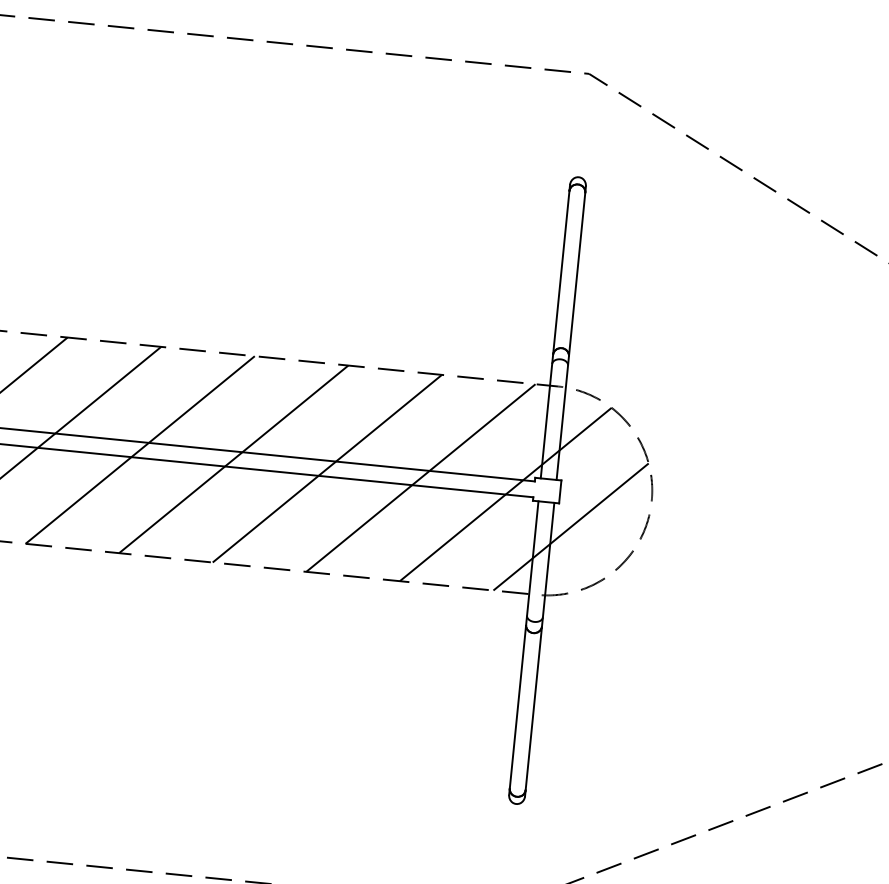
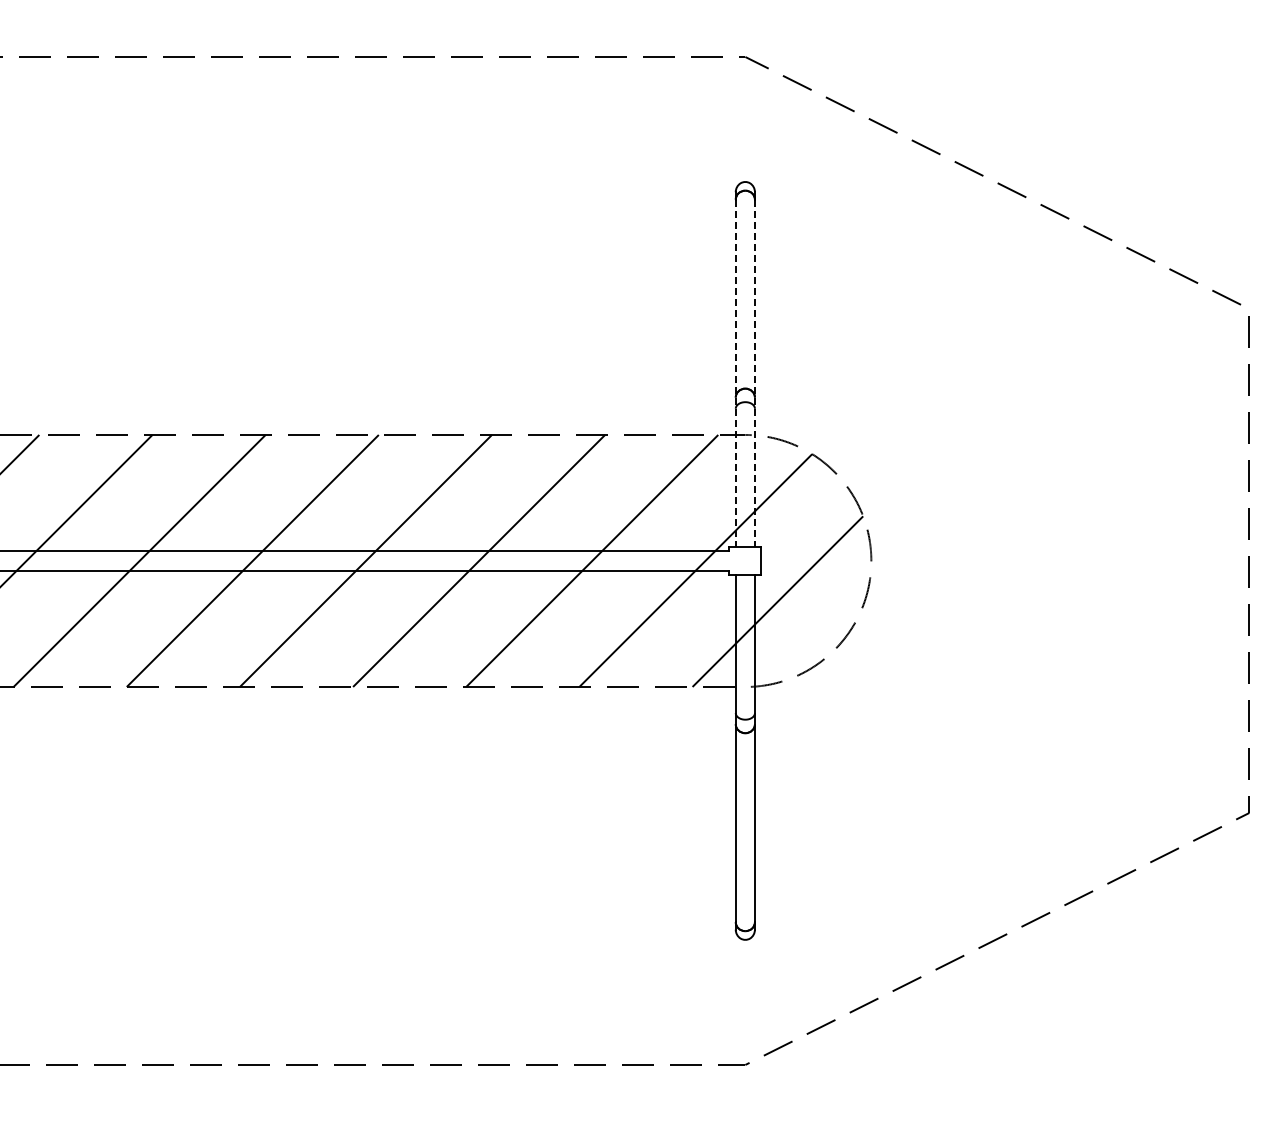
line: (554, 334) -> (735, 373), solid -> dashed
line: (570, 336) -> (754, 373), solid -> dashed

